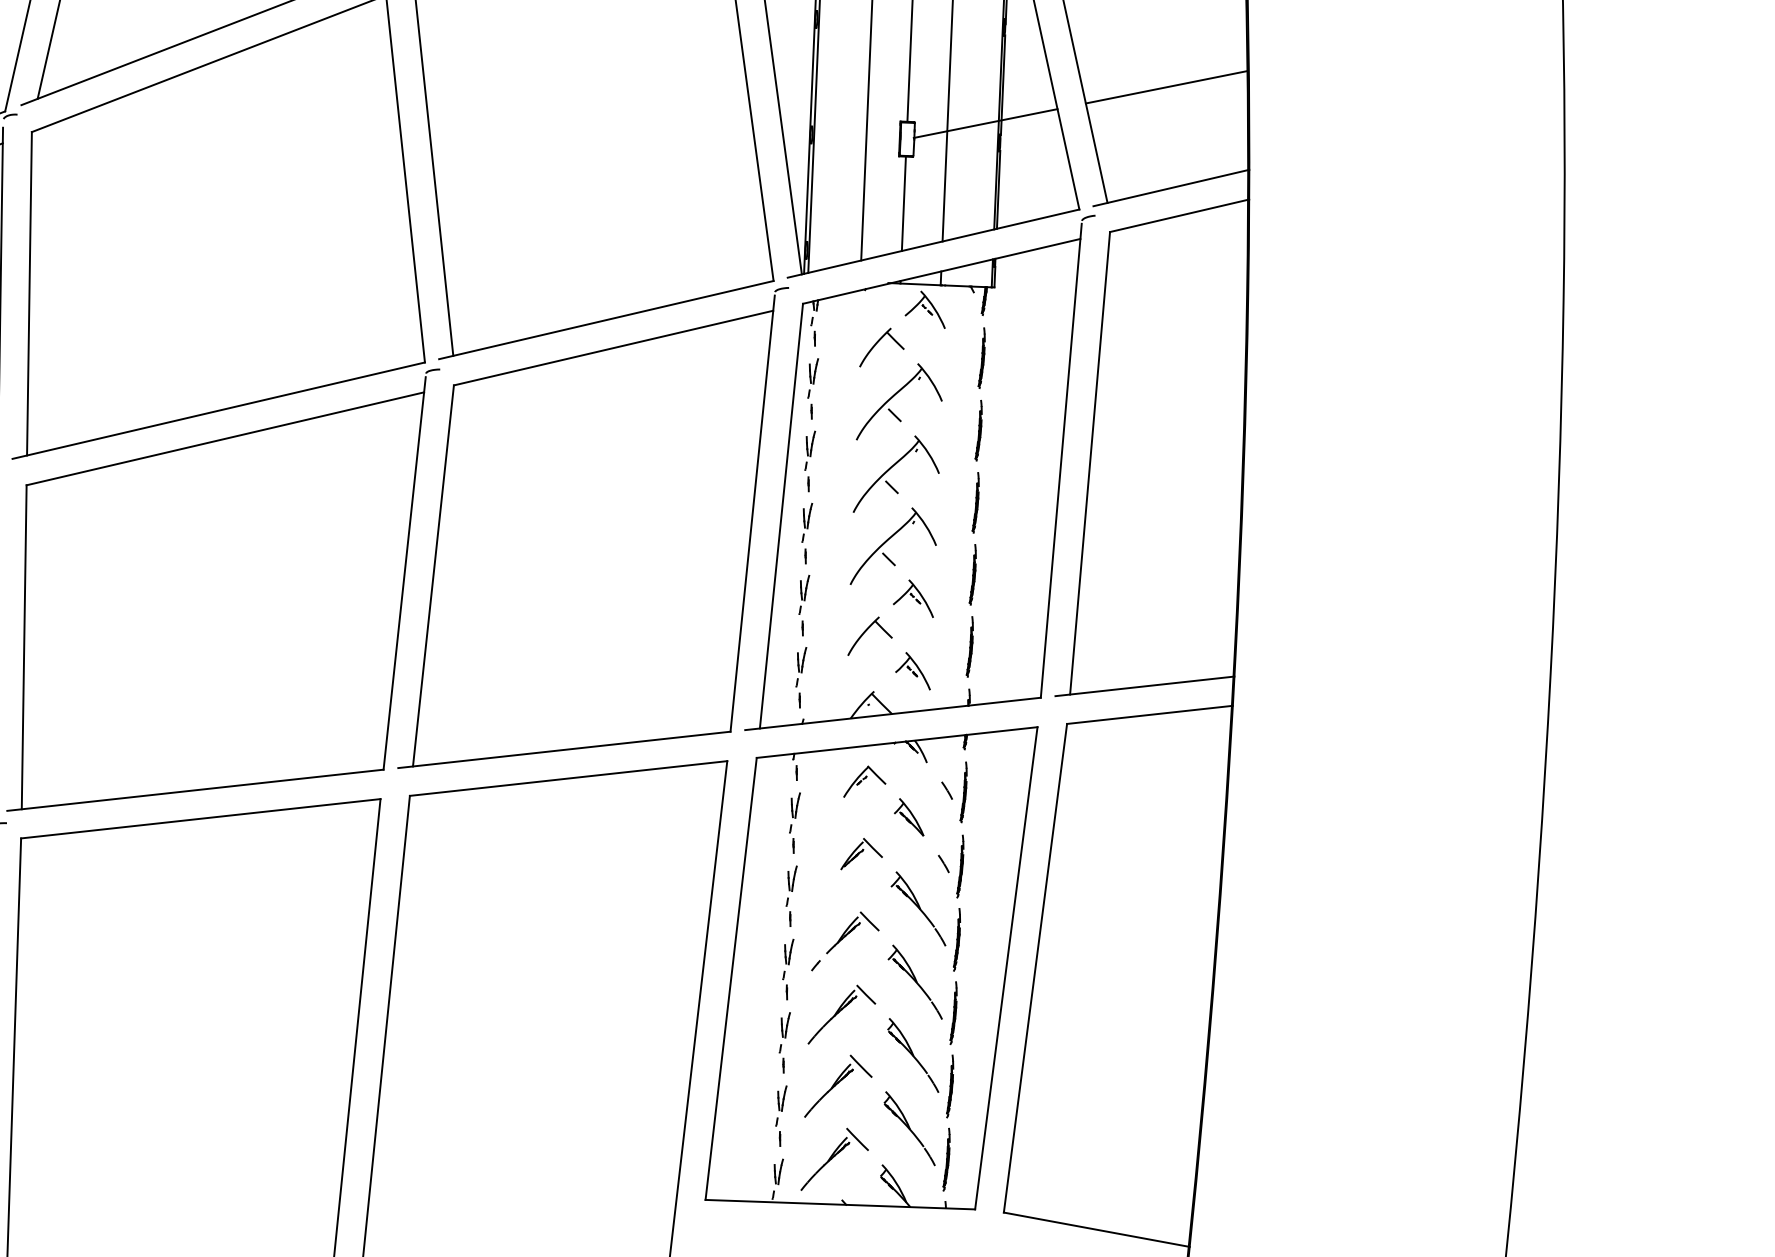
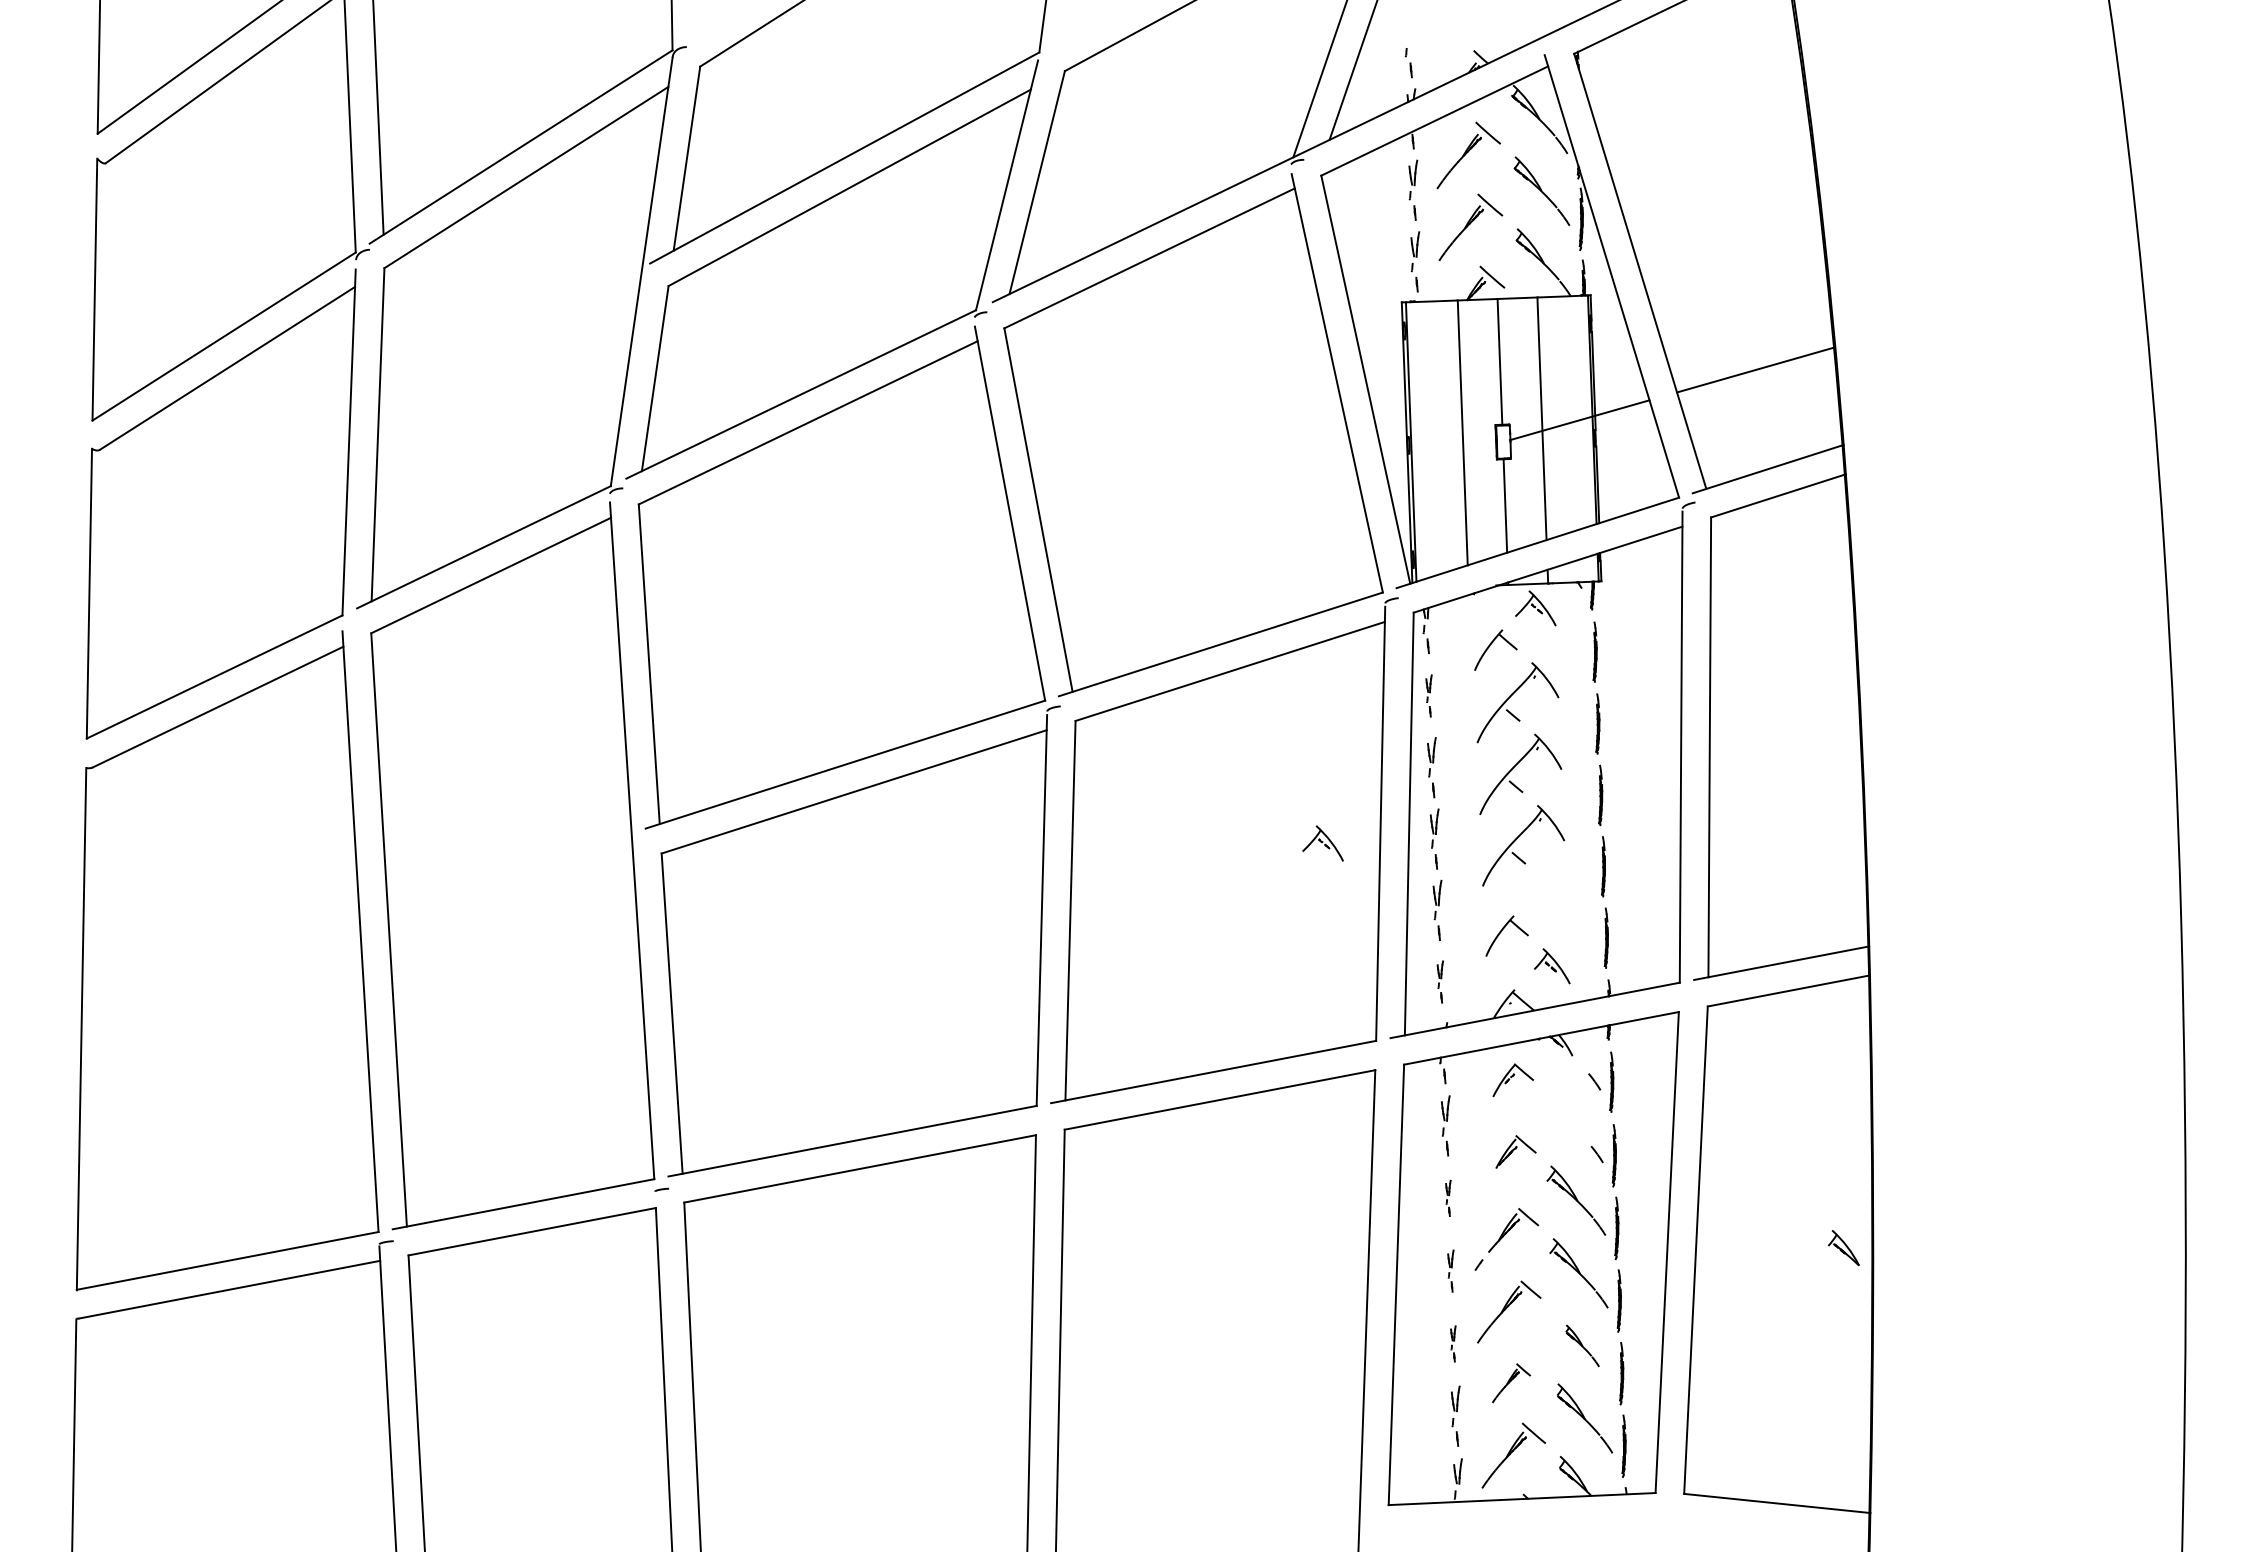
part: (811, 388) -> (1428, 695), size x0.7
part: (913, 598) -> (1322, 843), moved
part: (800, 677) -> (1440, 981), size x0.7
part: (909, 817) -> (1843, 1248), moved
part: (790, 895) -> (1448, 1197), size x0.6
part: (786, 968) -> (1450, 1270), size x0.7
part: (783, 1042) -> (1453, 1343), size x0.6
part: (913, 1054) -> (1582, 1345), size x0.6
part: (839, 1087) -> (1511, 1383), size x0.6

